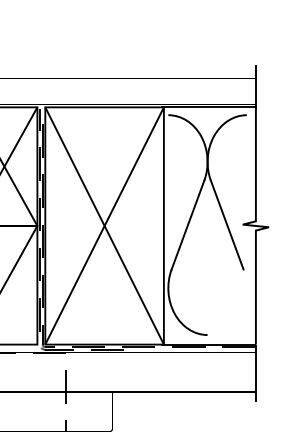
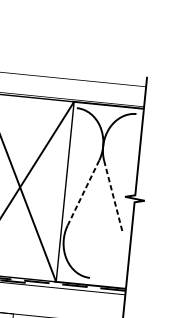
line: (227, 224) -> (113, 195), solid -> dashed
line: (187, 225) -> (83, 193), solid -> dashed

